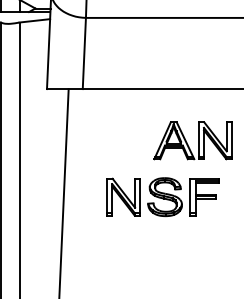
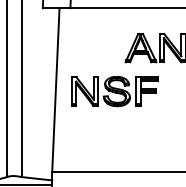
part: (162, 197) -> (114, 91), moved

